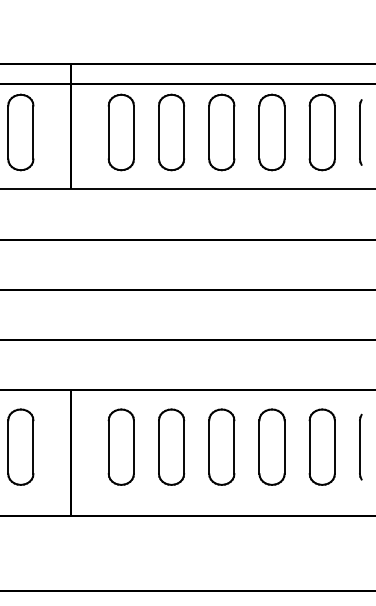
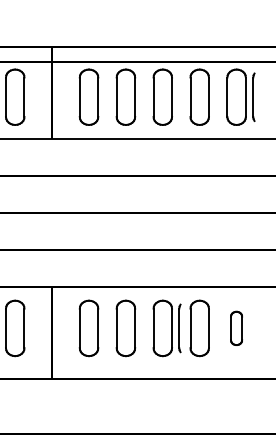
part: (360, 131) -> (253, 96), moved
part: (322, 447) -> (236, 328), size x0.6
part: (360, 447) -> (179, 328), moved

